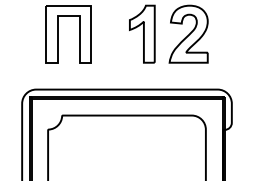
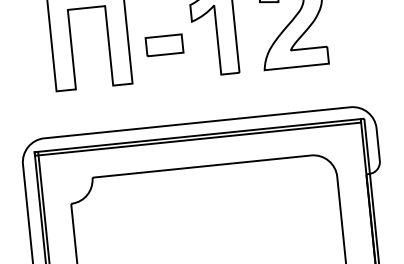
part: (112, 42) -> (164, 45), added

